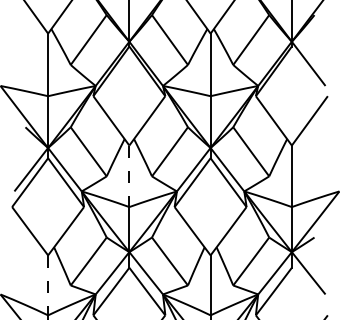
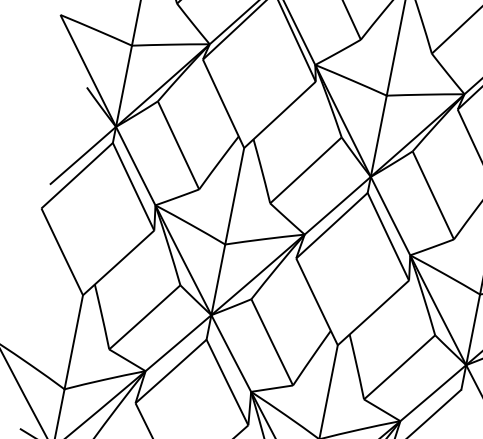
line: (129, 176) -> (234, 196), dashed -> solid
line: (48, 285) -> (74, 342), dashed -> solid

